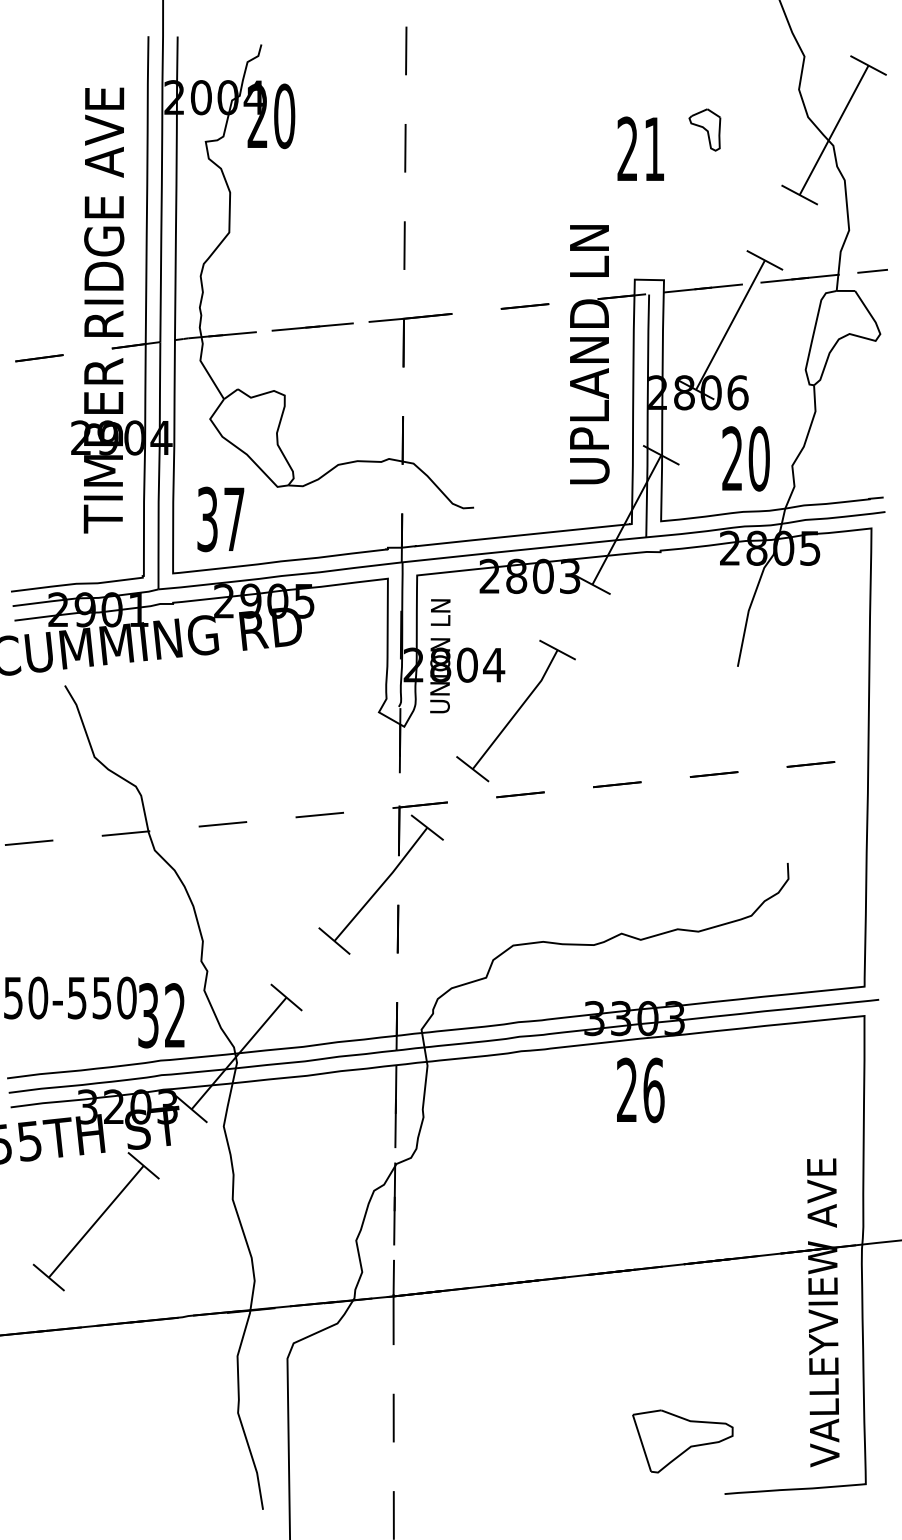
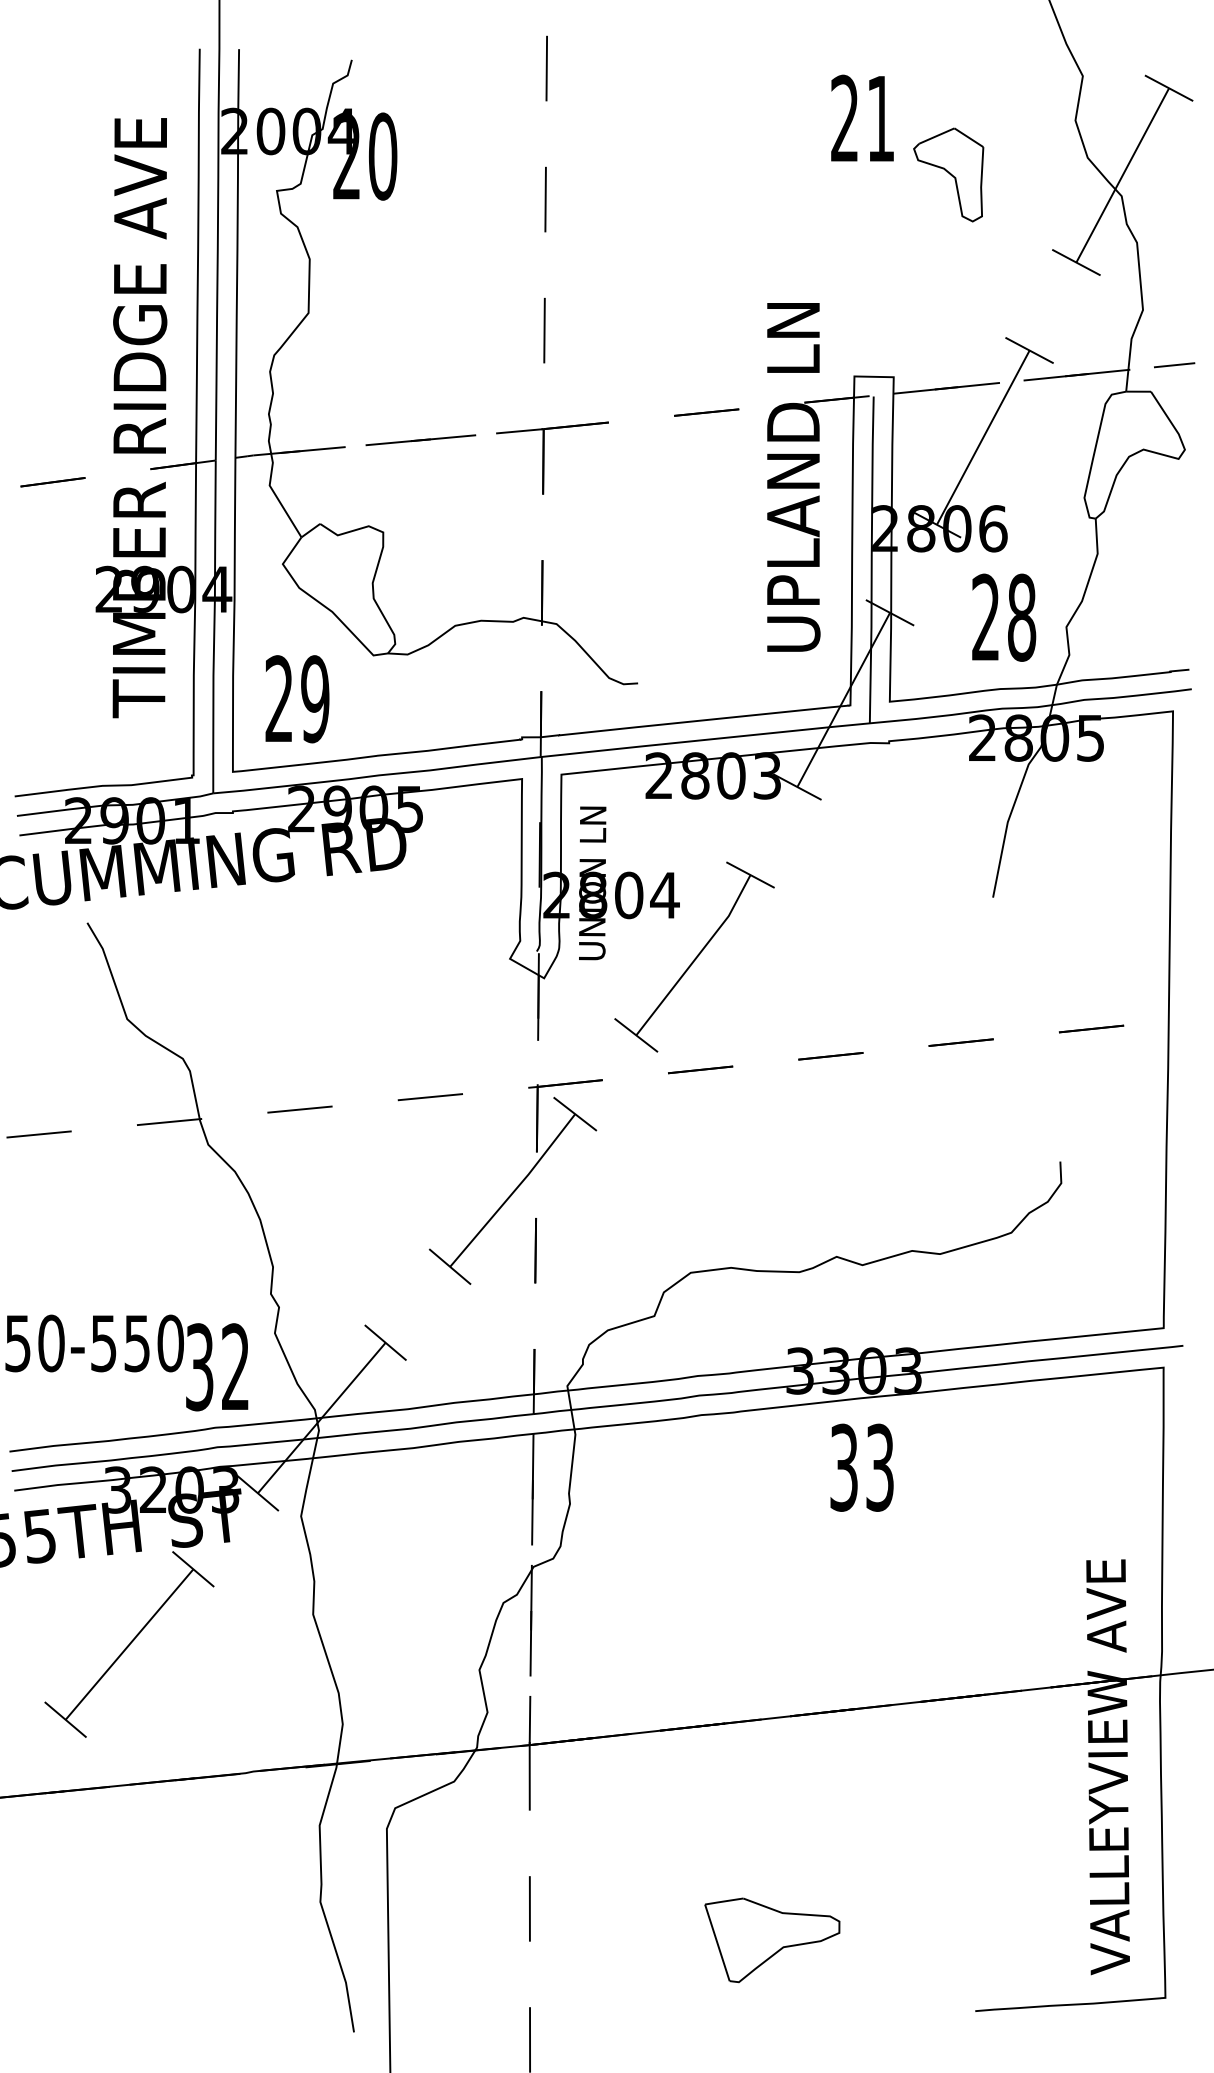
part: (704, 129) -> (948, 174), size x1.67
text: (640, 148) -> (862, 117), moved
text: (758, 458) -> (1020, 617), 20 -> 28
text: (220, 519) -> (296, 699), 37 -> 29
text: (640, 1090) -> (862, 1467), 26 -> 33
part: (682, 1441) -> (771, 1940), moved

